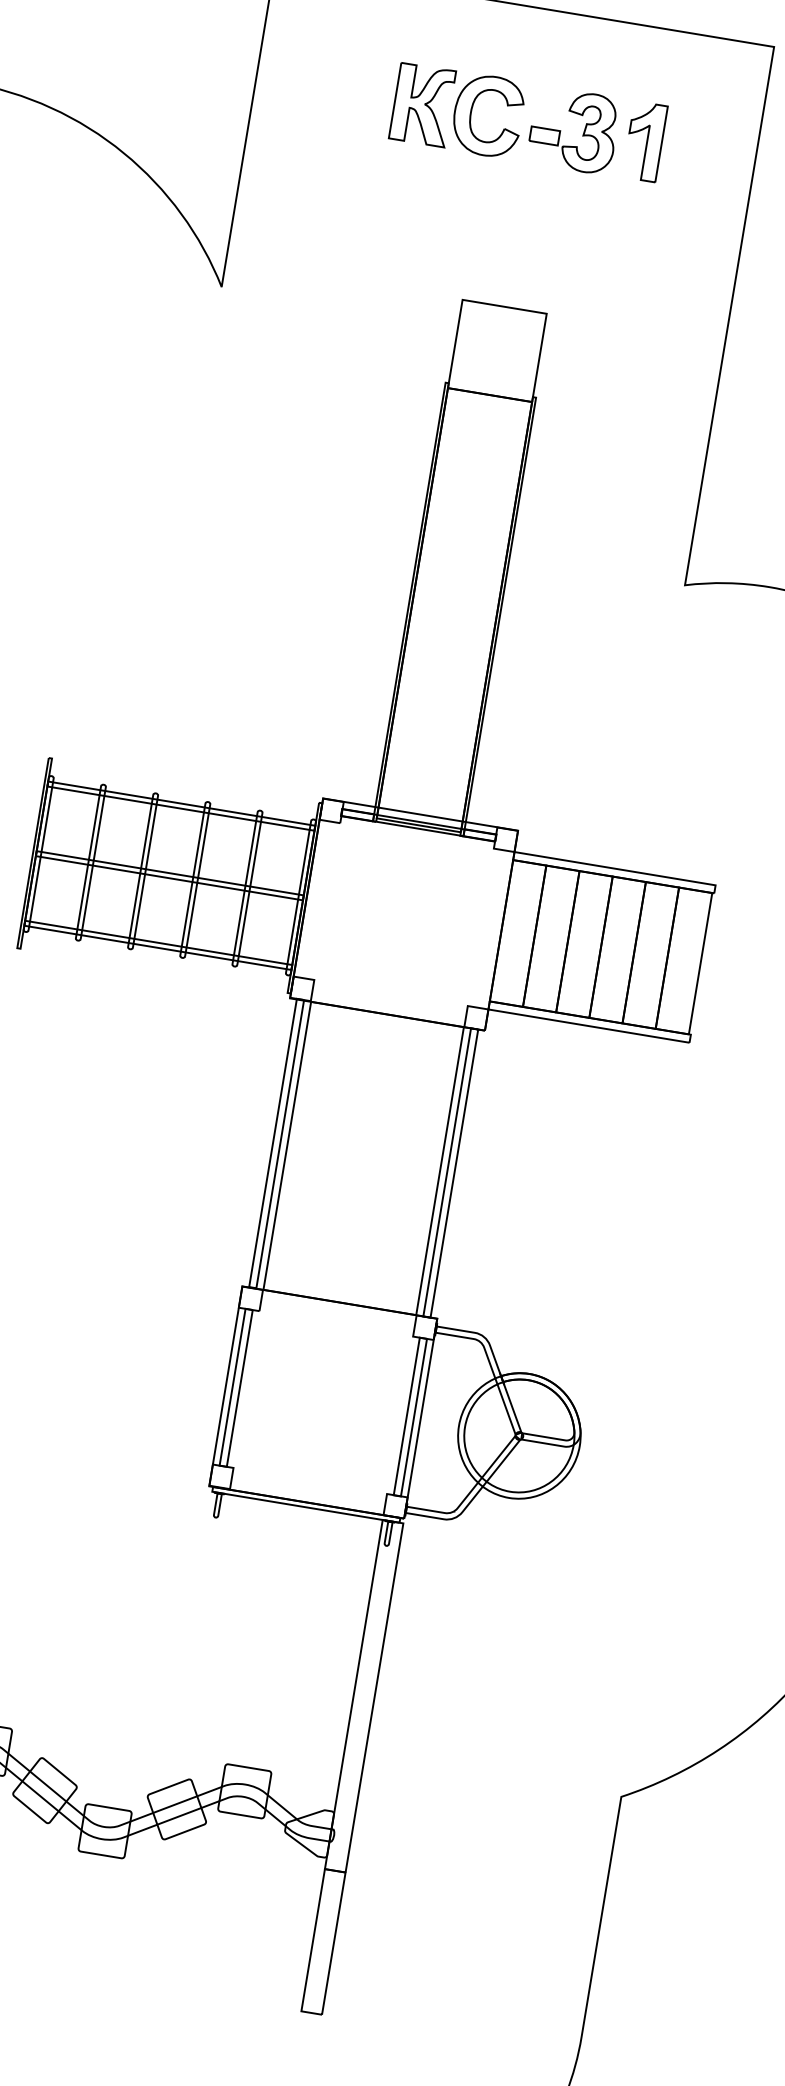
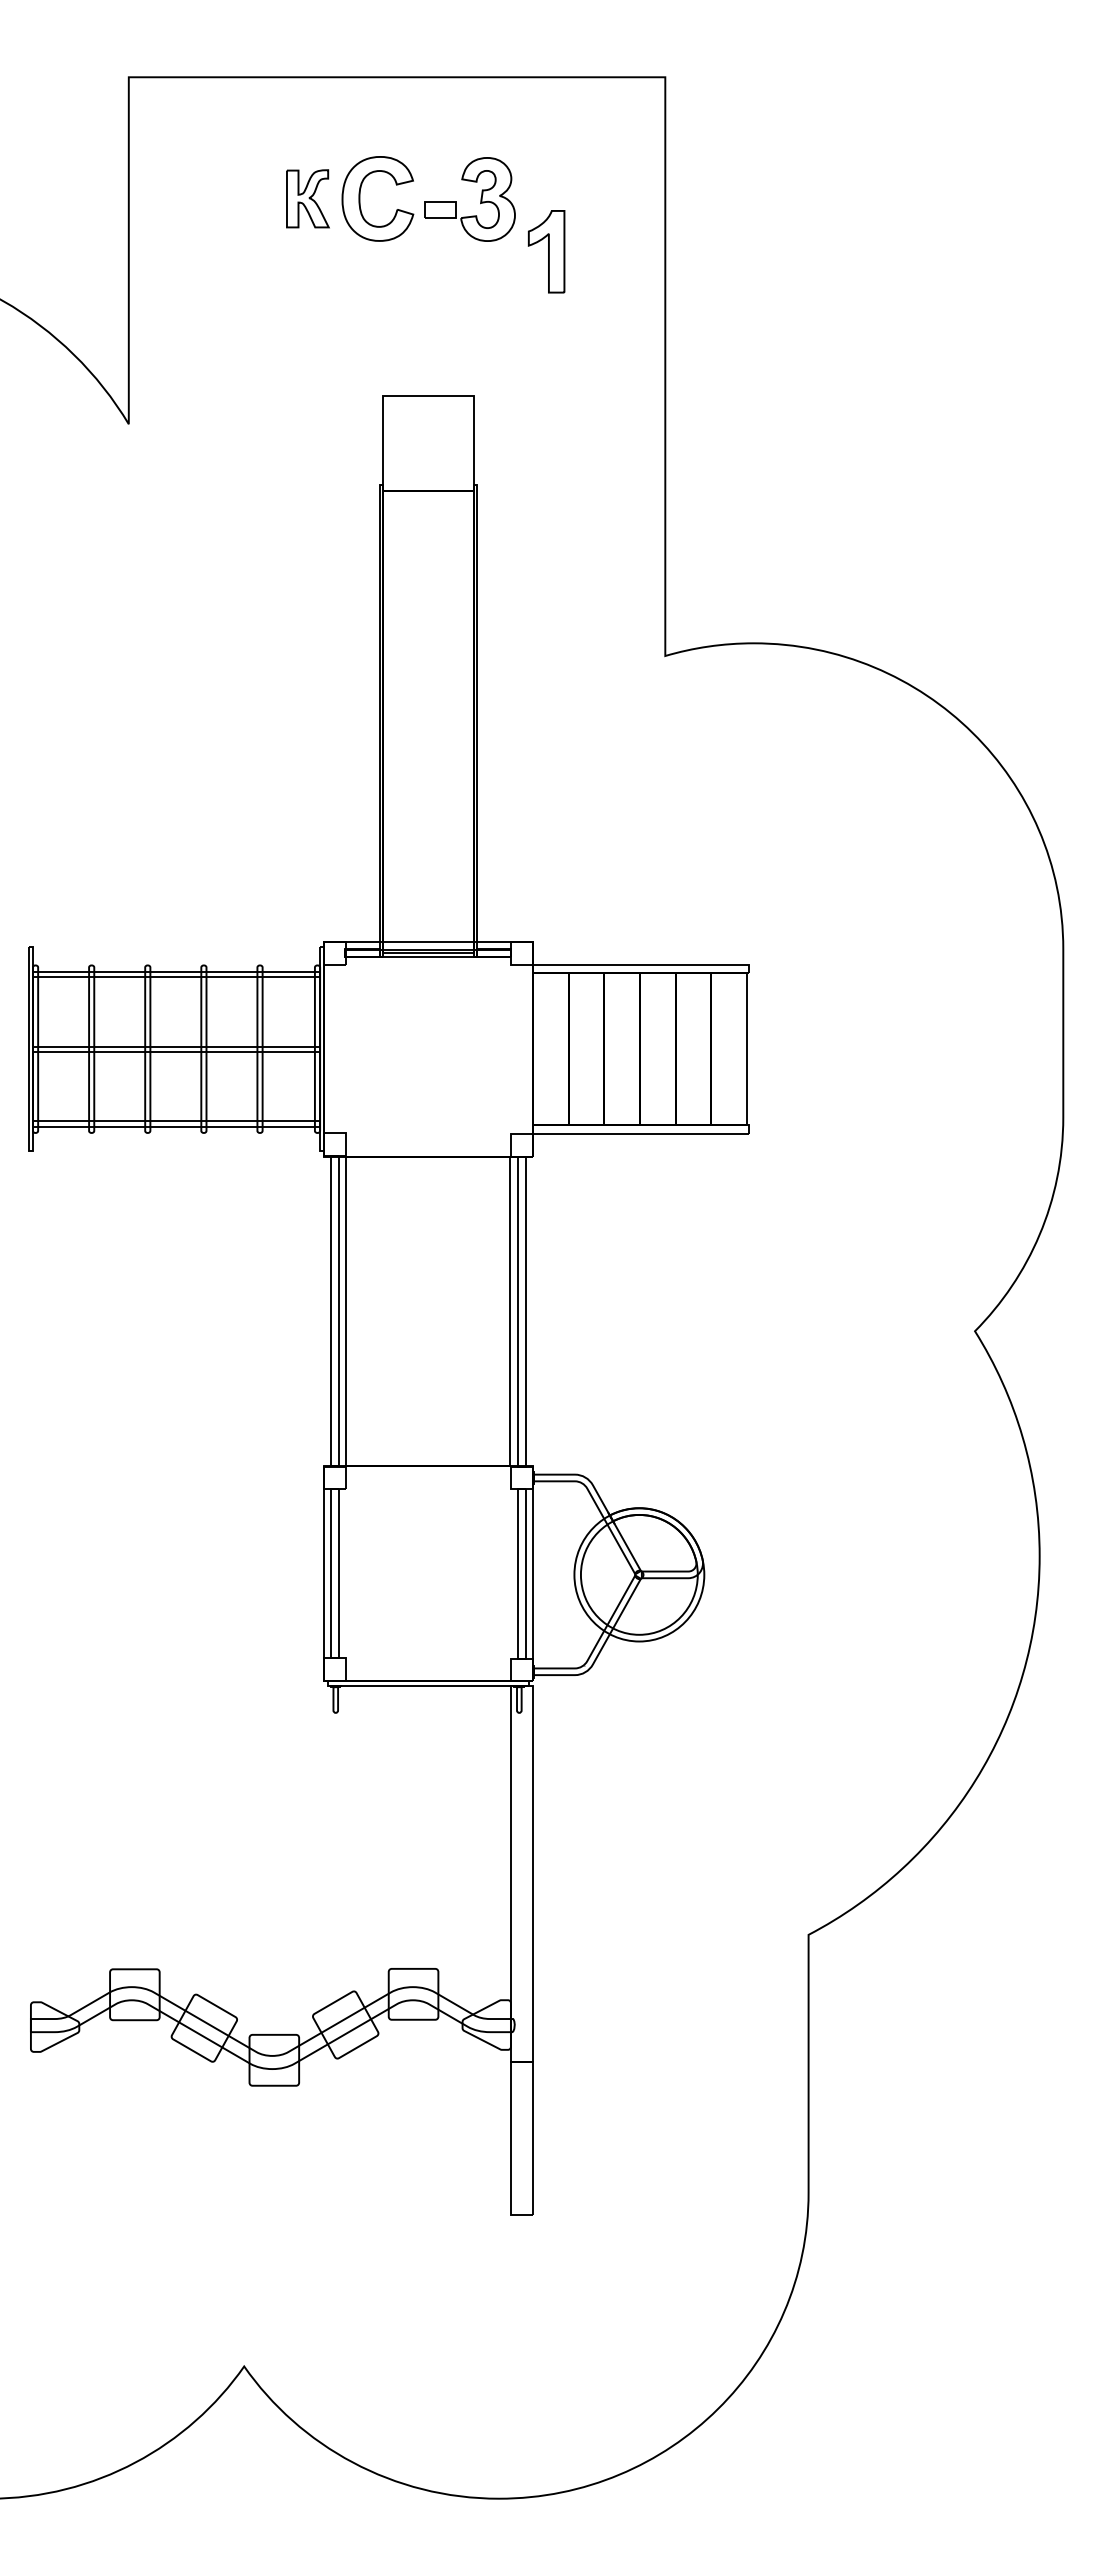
part: (422, 104) -> (307, 198), size x0.7
part: (644, 141) -> (546, 251), moved

